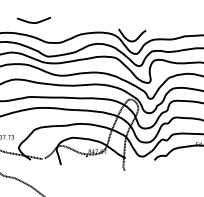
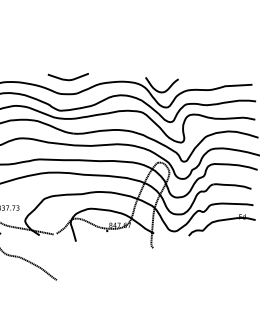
curve: (33, 22) -> (67, 79), moved

